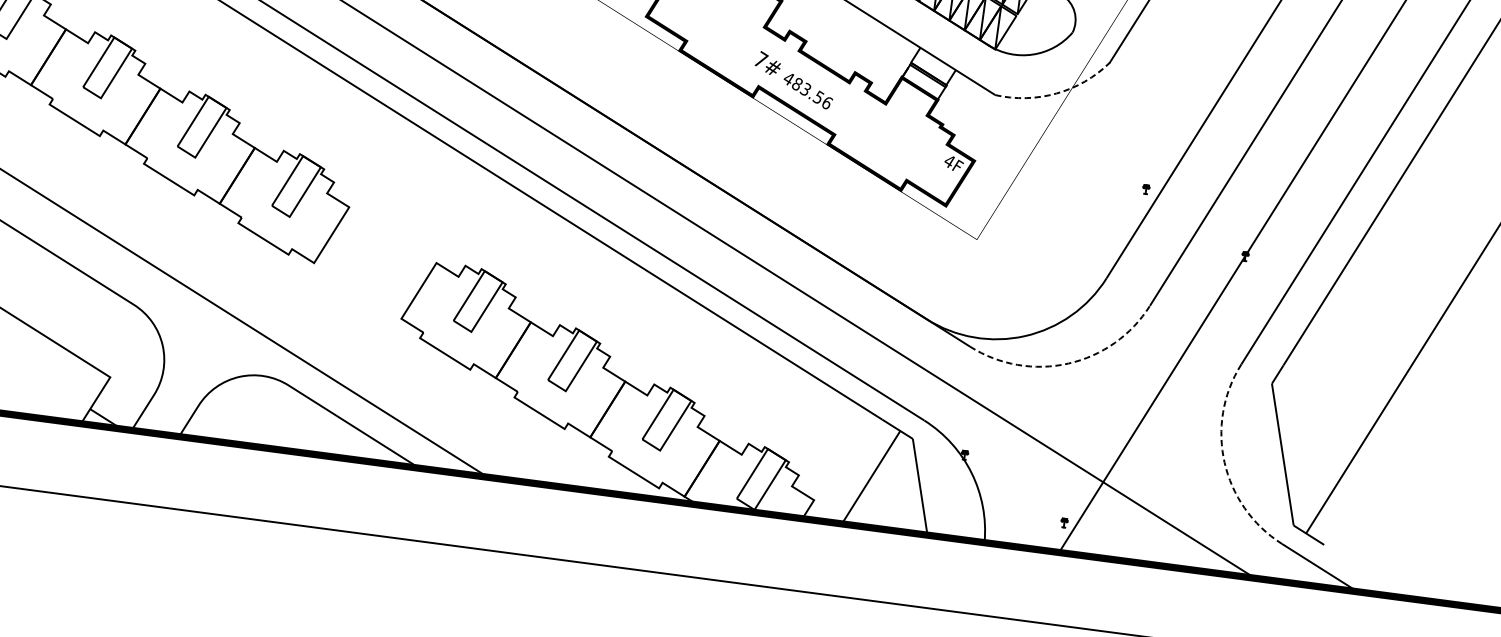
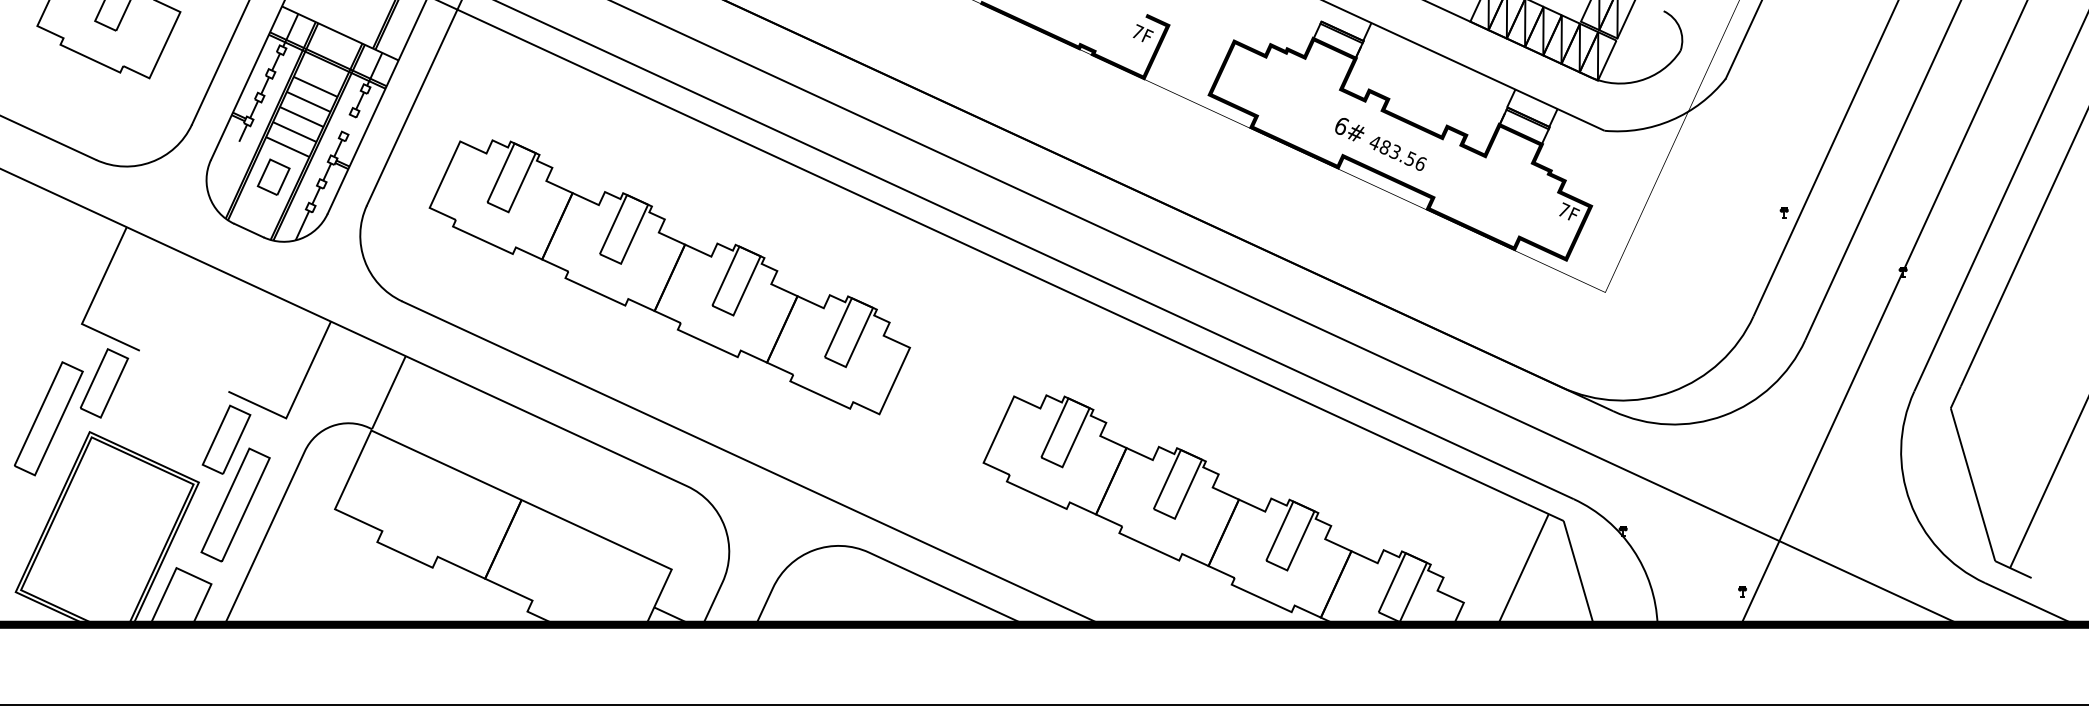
text: (761, 59) -> (1342, 125), 7# -> 6#
arc: (1056, 93) -> (1671, 120), dashed -> solid
text: (950, 160) -> (1564, 209), 4F -> 7F
line: (1068, 363) -> (1723, 415), dashed -> solid
line: (1224, 462) -> (1910, 501), dashed -> solid

